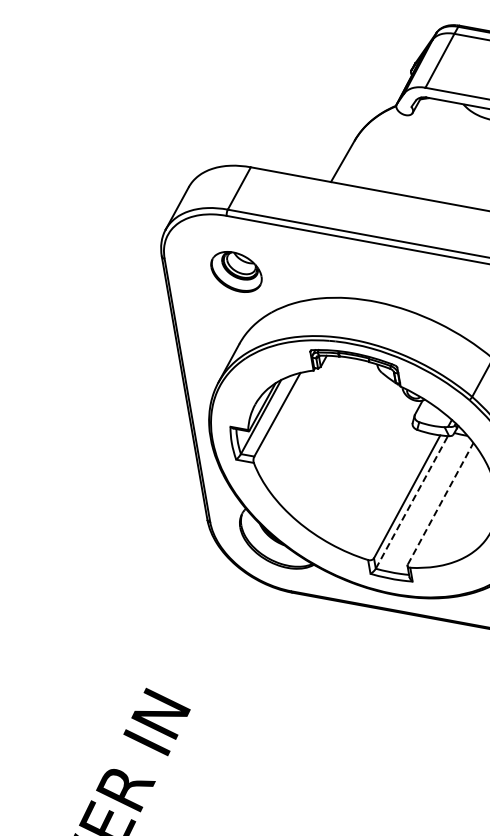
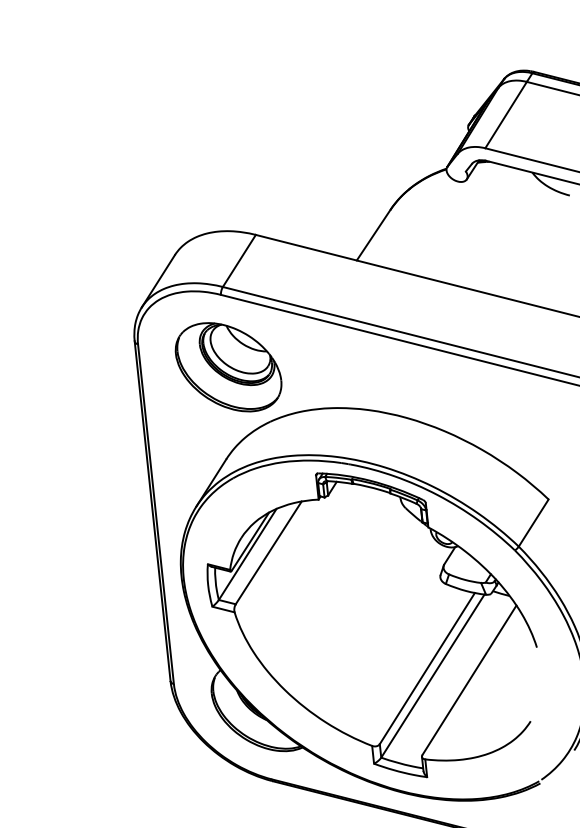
part: (236, 271) -> (228, 366), size x1.67
line: (411, 502) -> (432, 676), dashed -> solid
line: (440, 503) -> (469, 679), dashed -> solid

